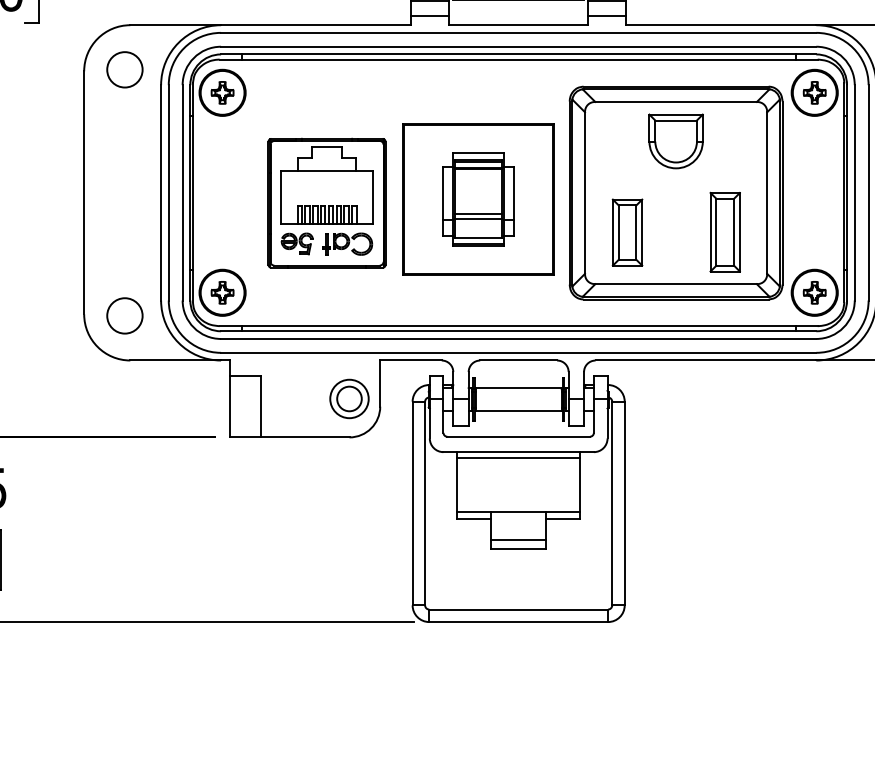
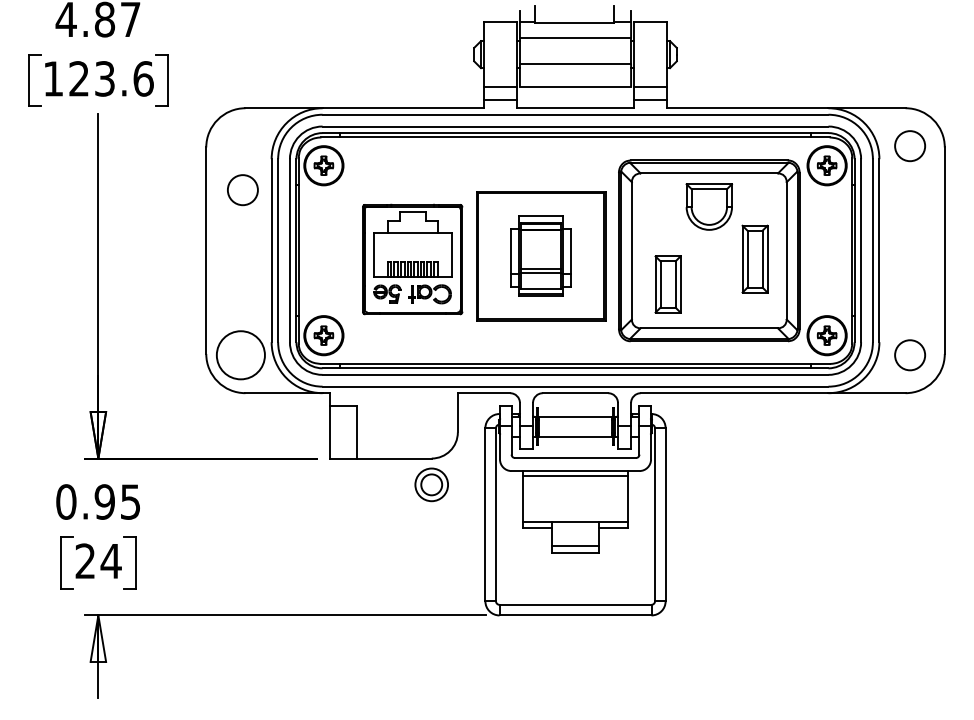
circle: (124, 70) -> (242, 190), moved
part: (724, 231) -> (754, 258), moved
circle: (124, 316) -> (240, 355), size x1.6
part: (349, 398) -> (431, 484), moved

